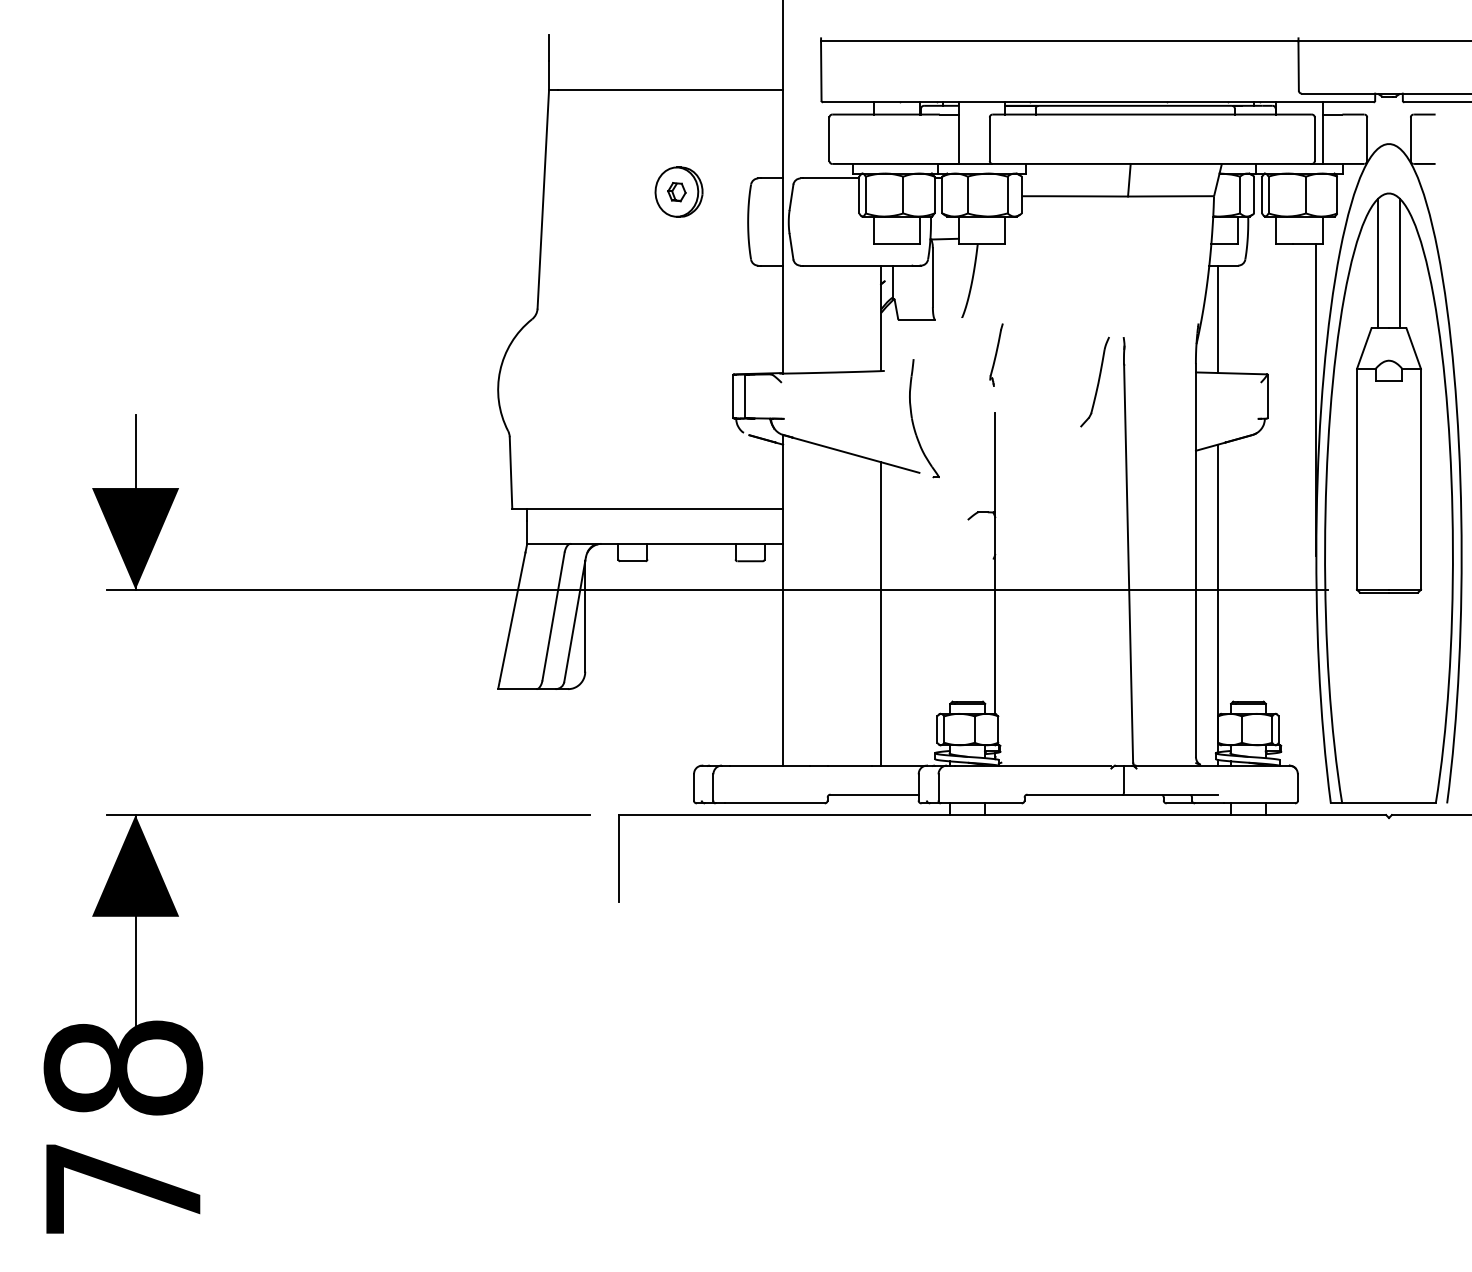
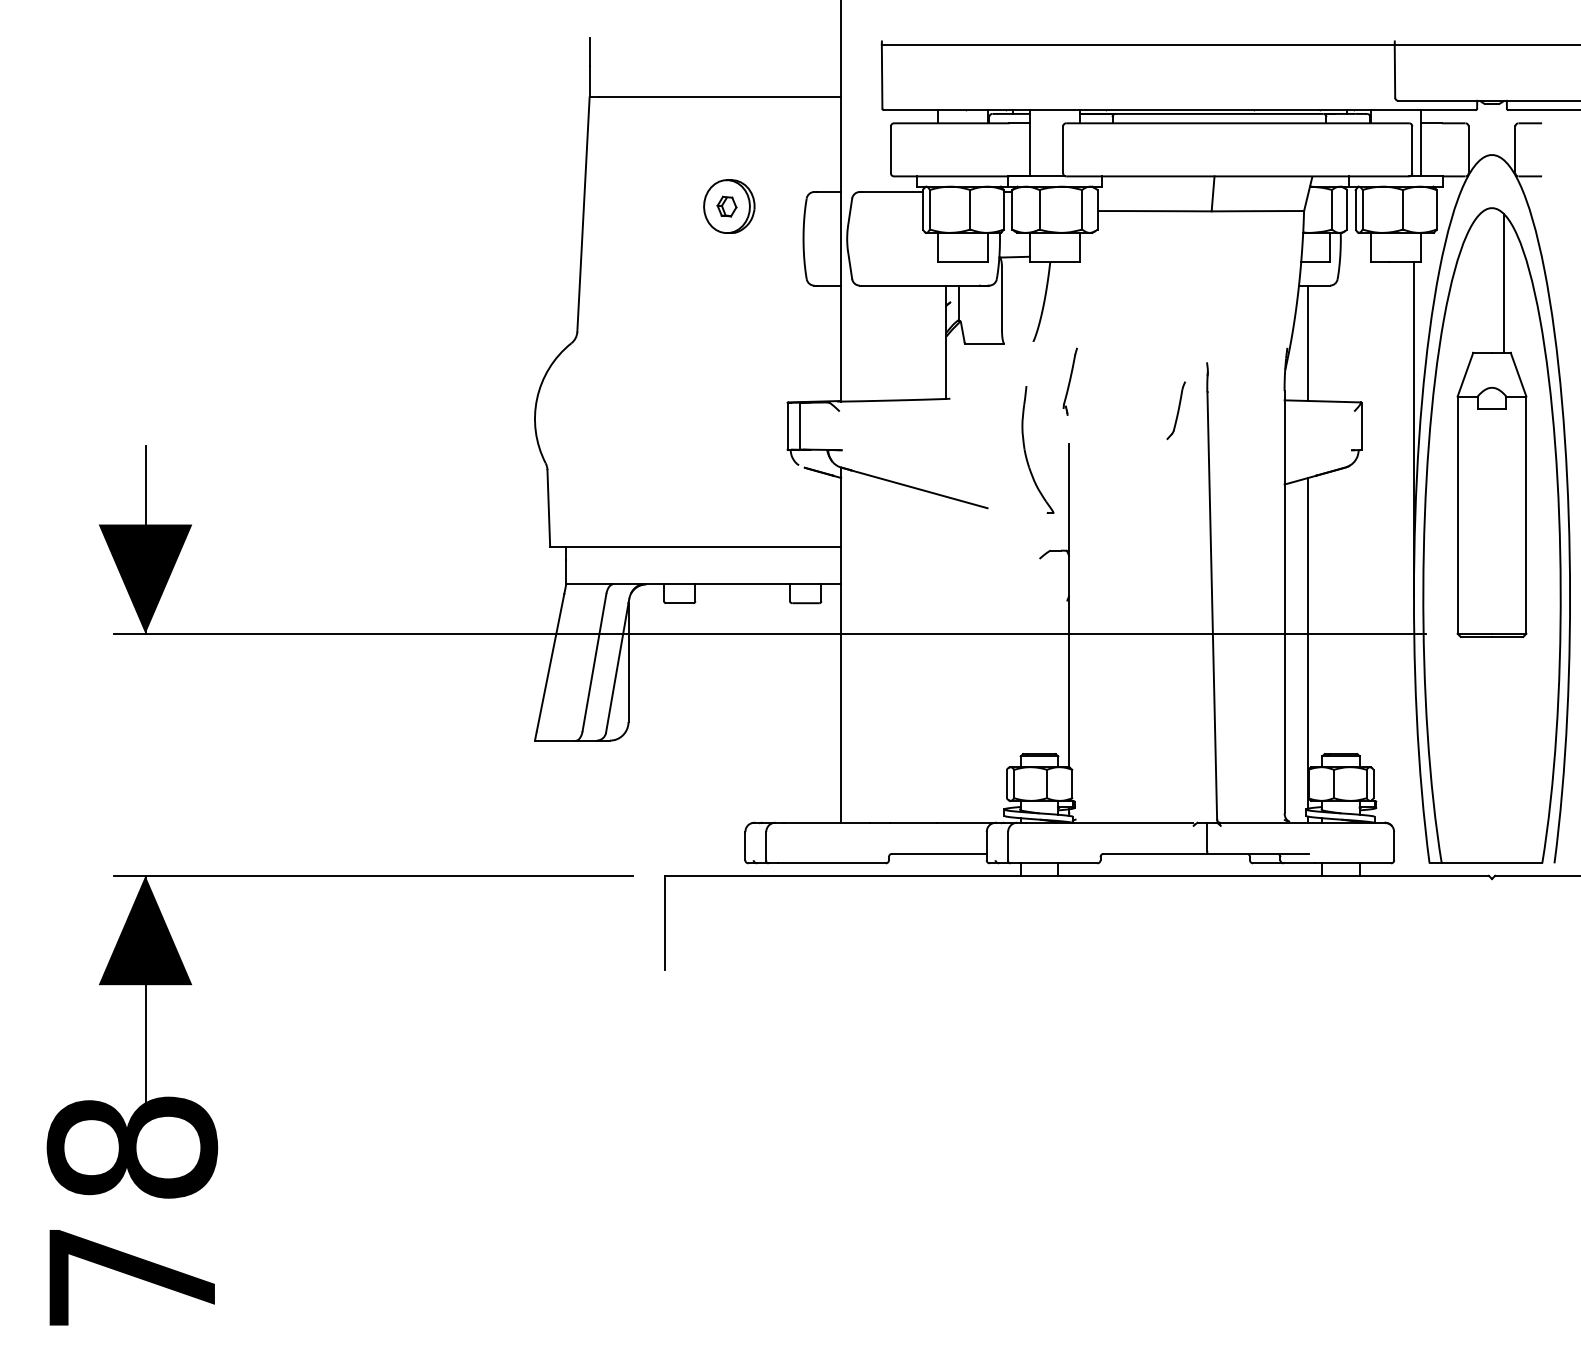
line: (1378, 263) -> (1480, 283), removed
part: (1094, 381) -> (1175, 410), size x0.6
part: (913, 420) -> (1026, 451), moved
line: (881, 613) -> (946, 659), removed

